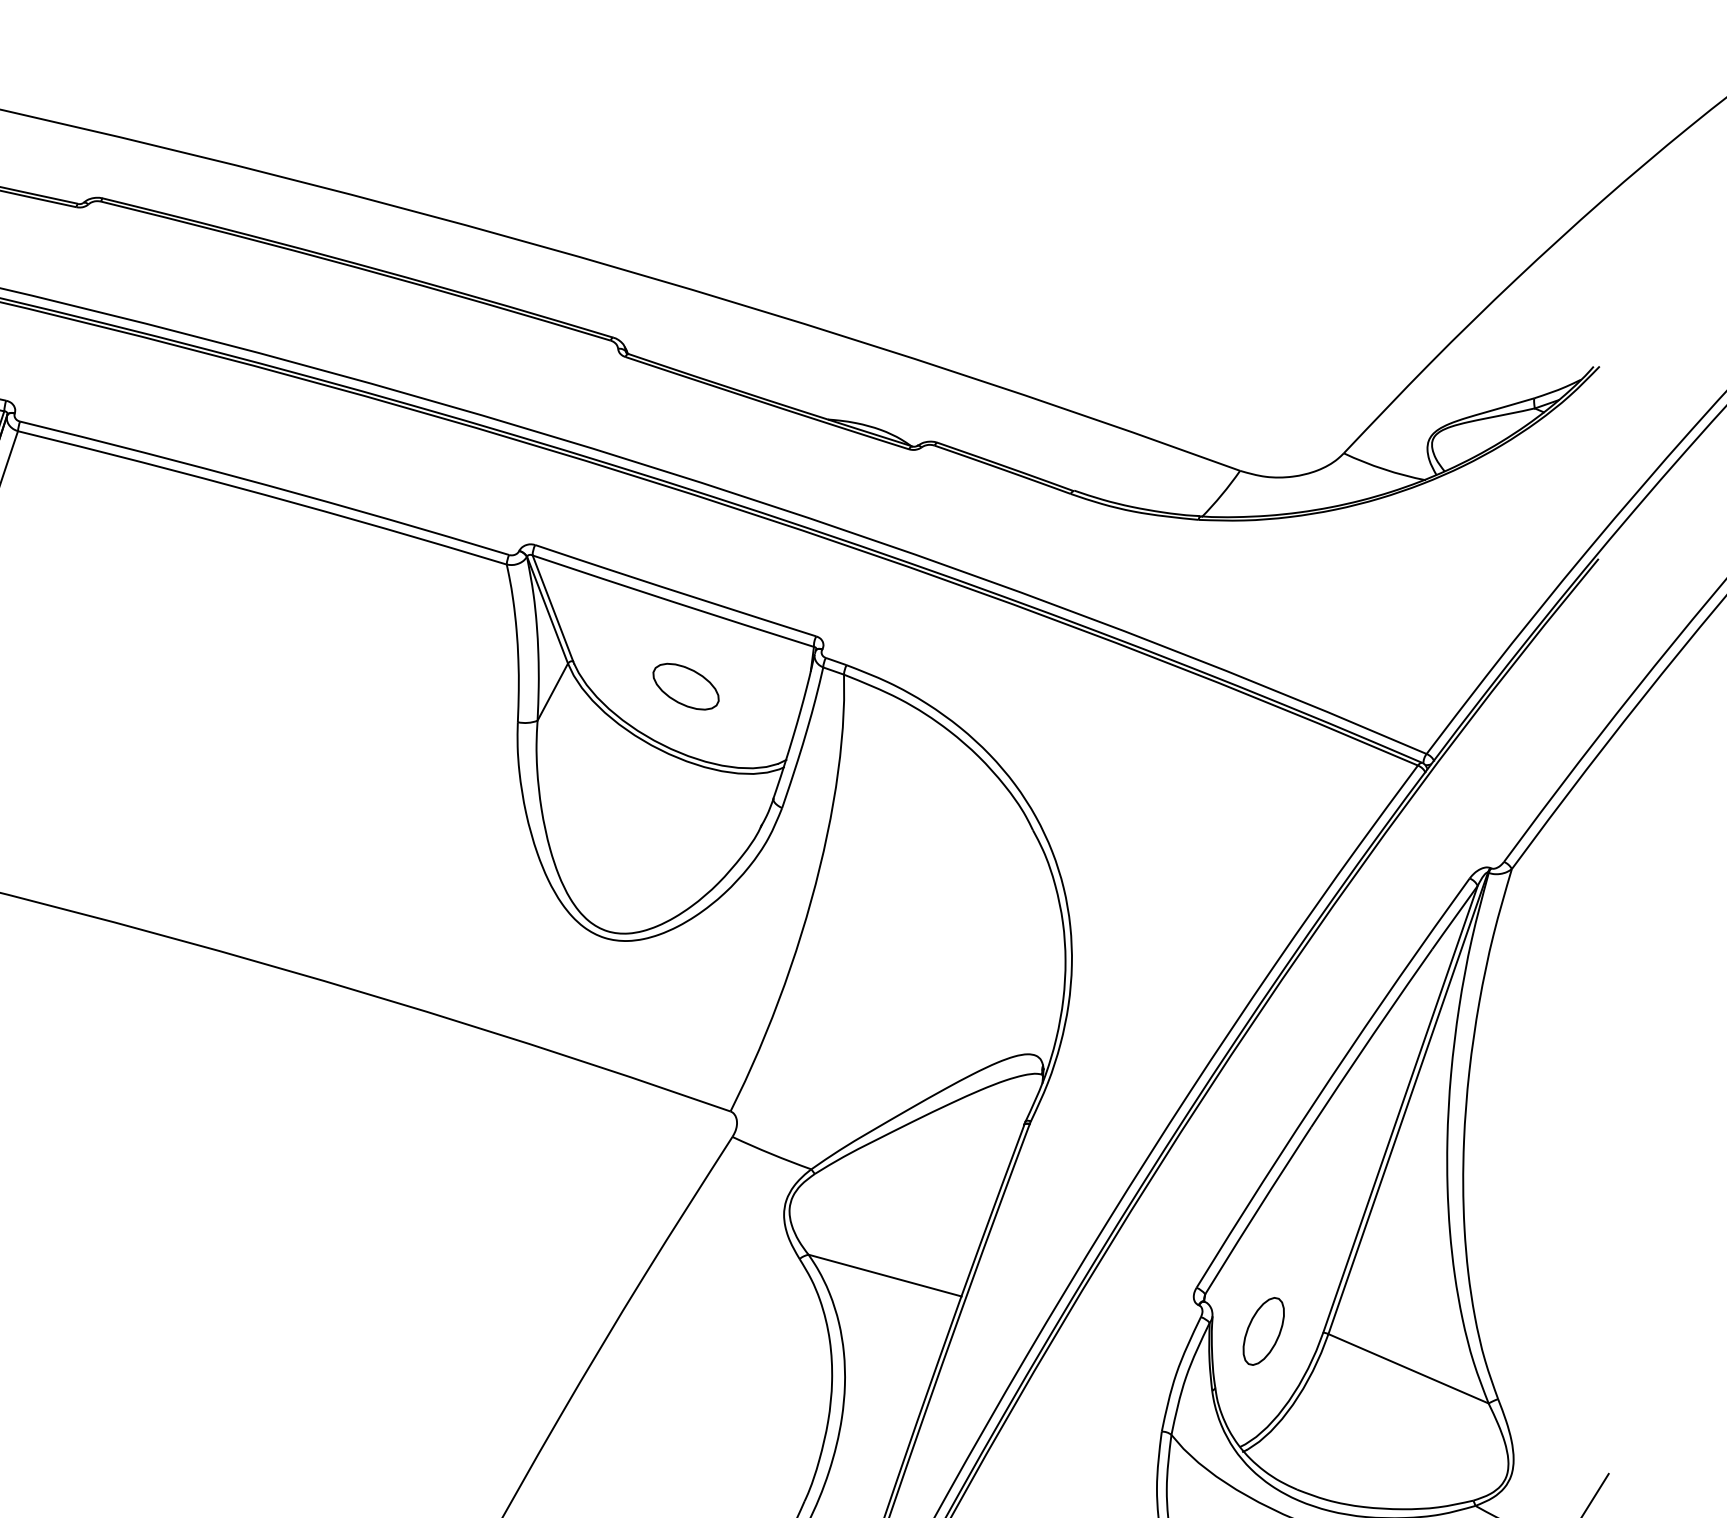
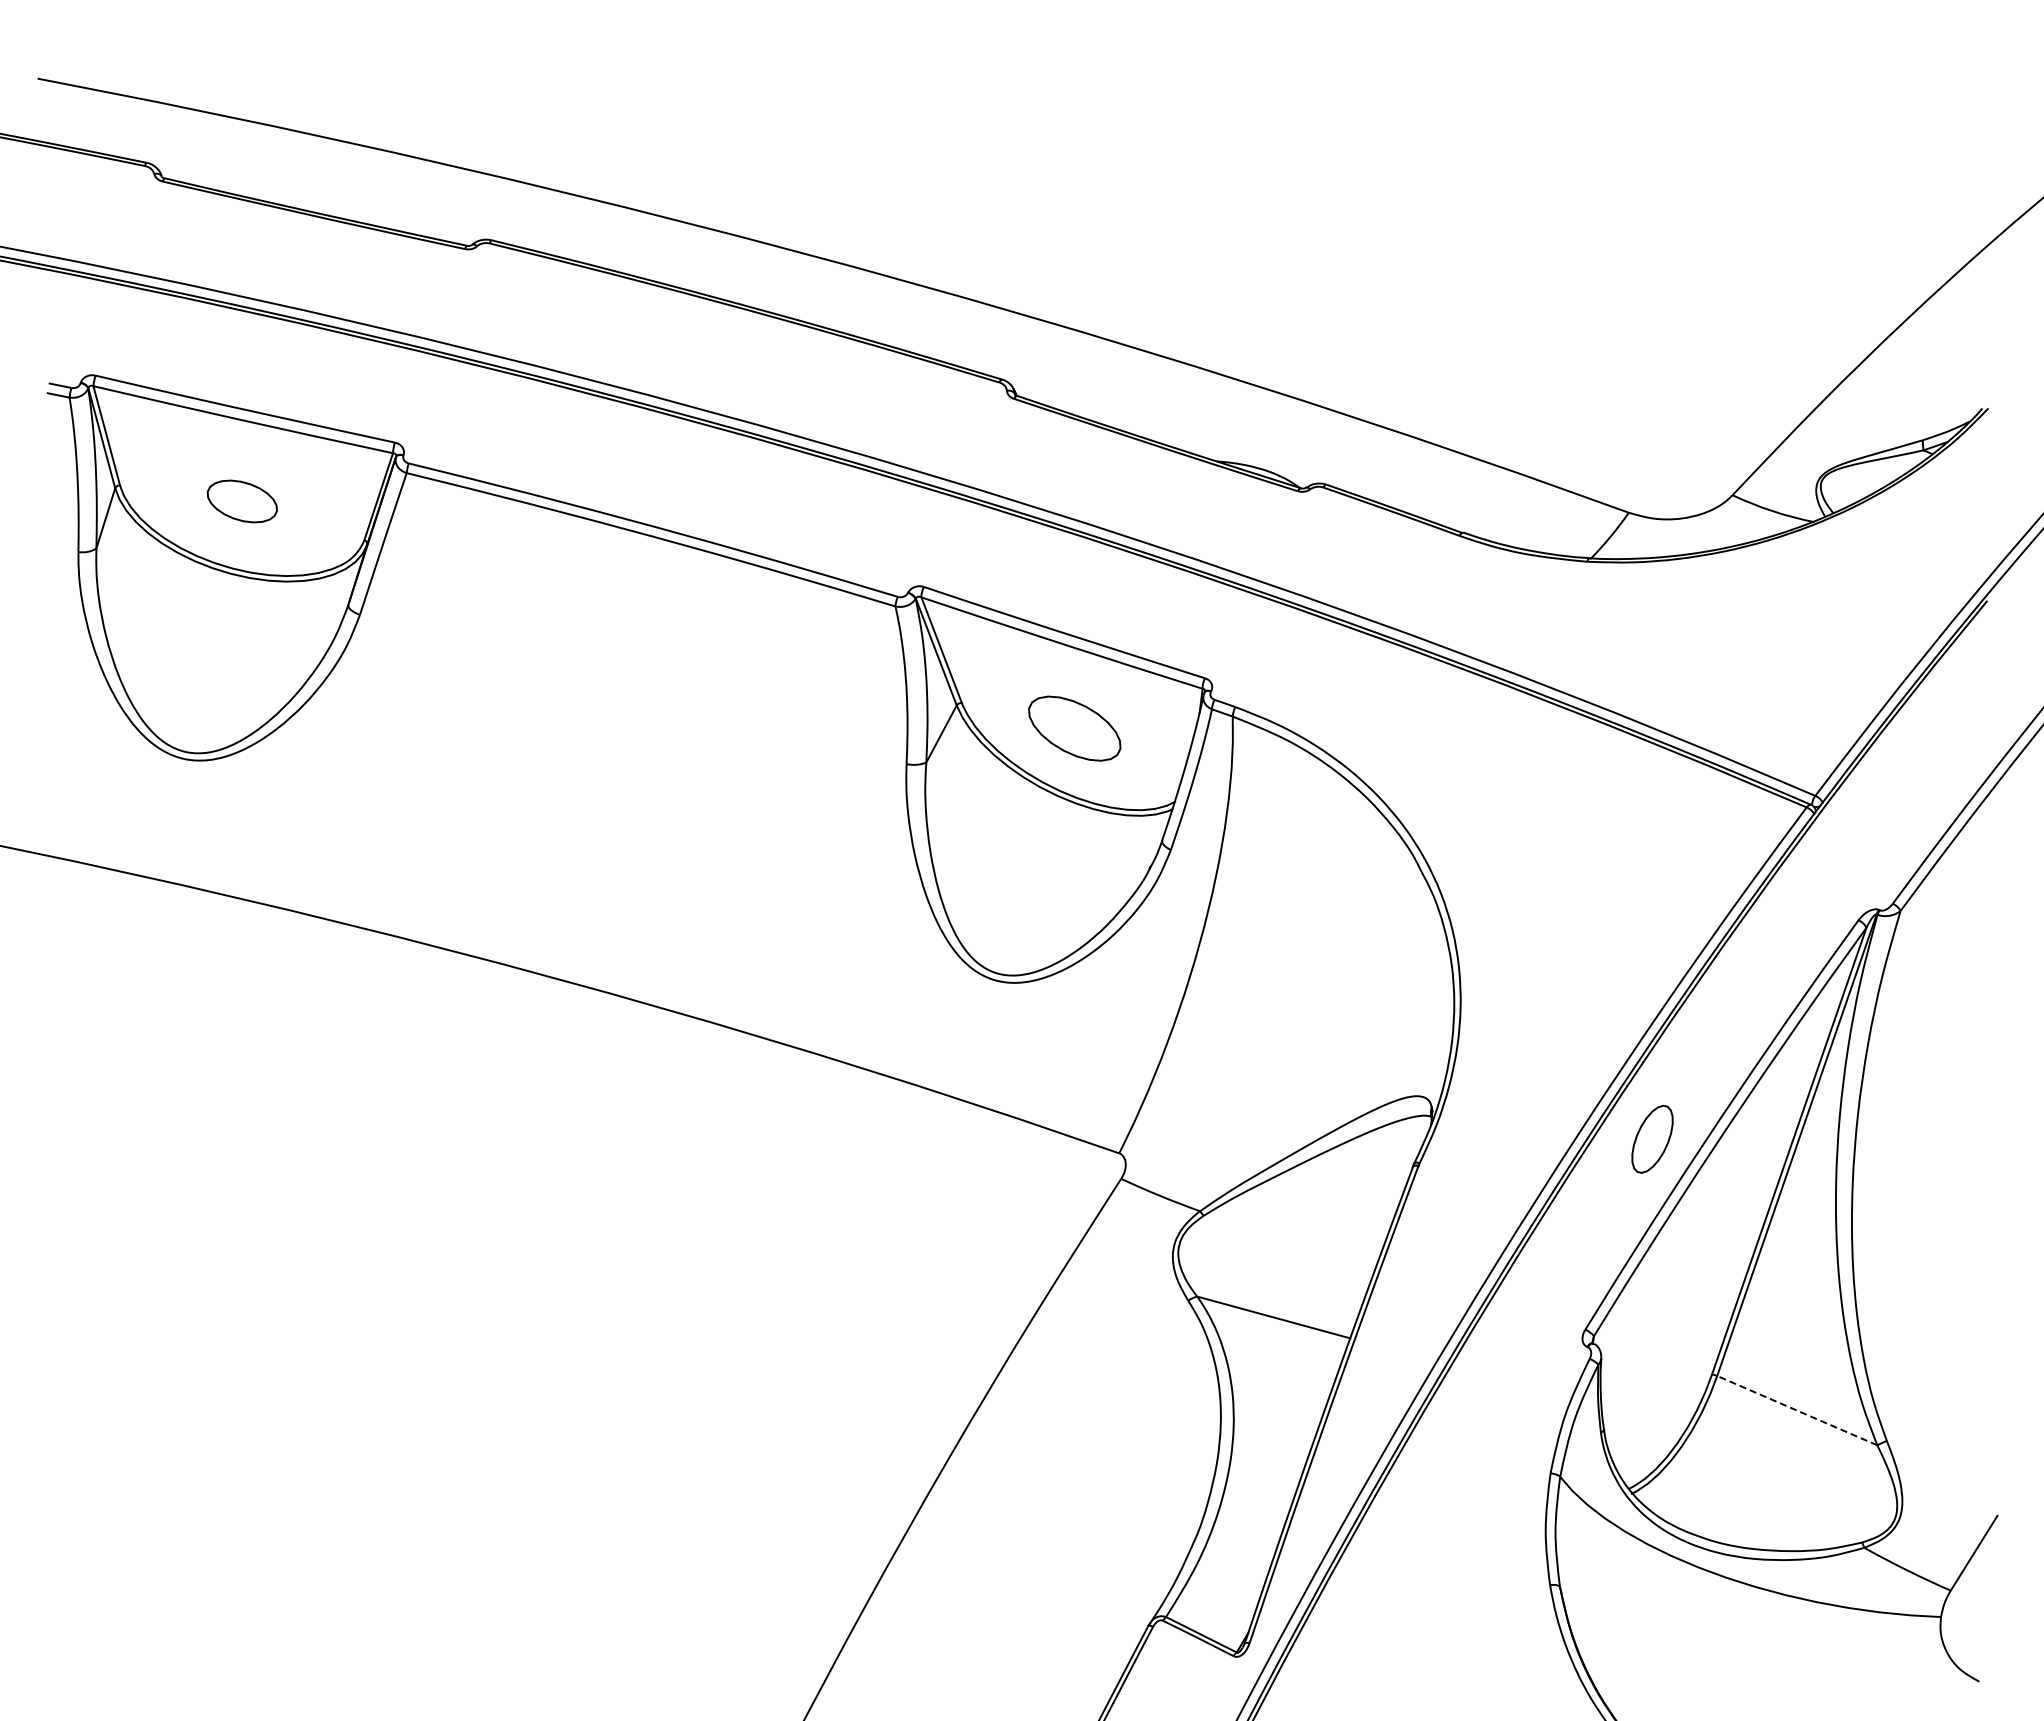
part: (685, 686) -> (1074, 728), size x1.4
part: (1263, 1330) -> (1652, 1138), moved
line: (1407, 1368) -> (1796, 1410), solid -> dashed

